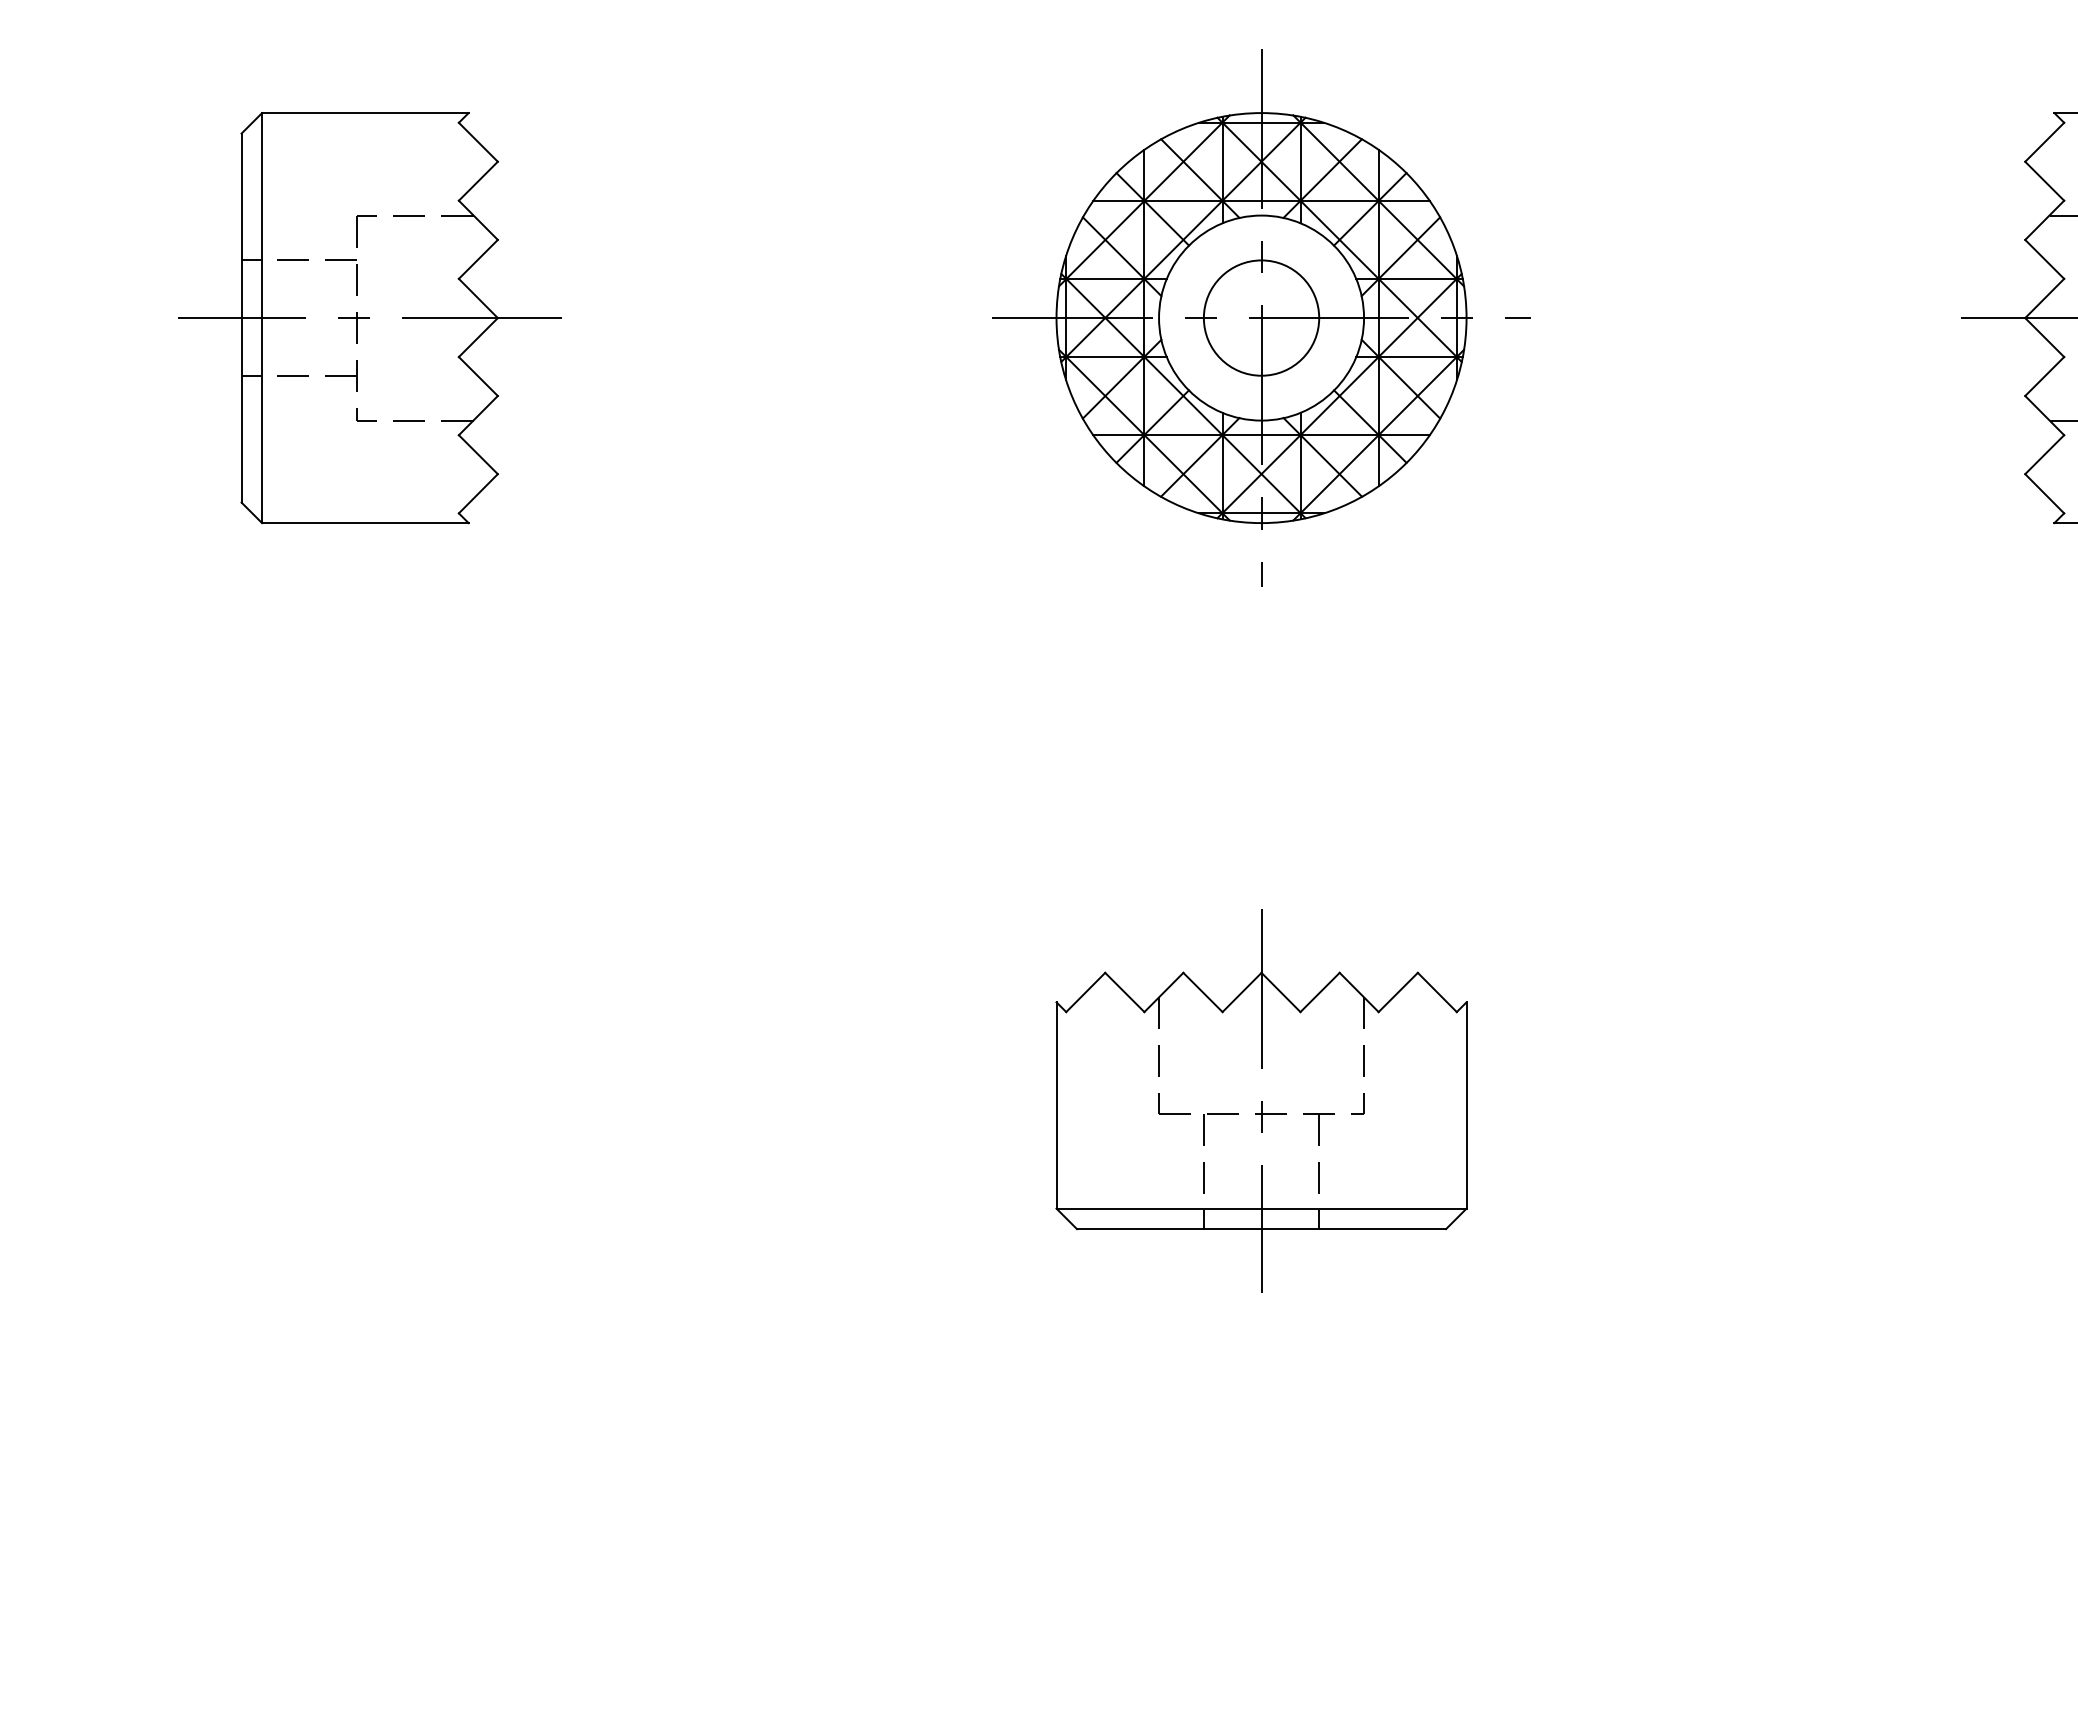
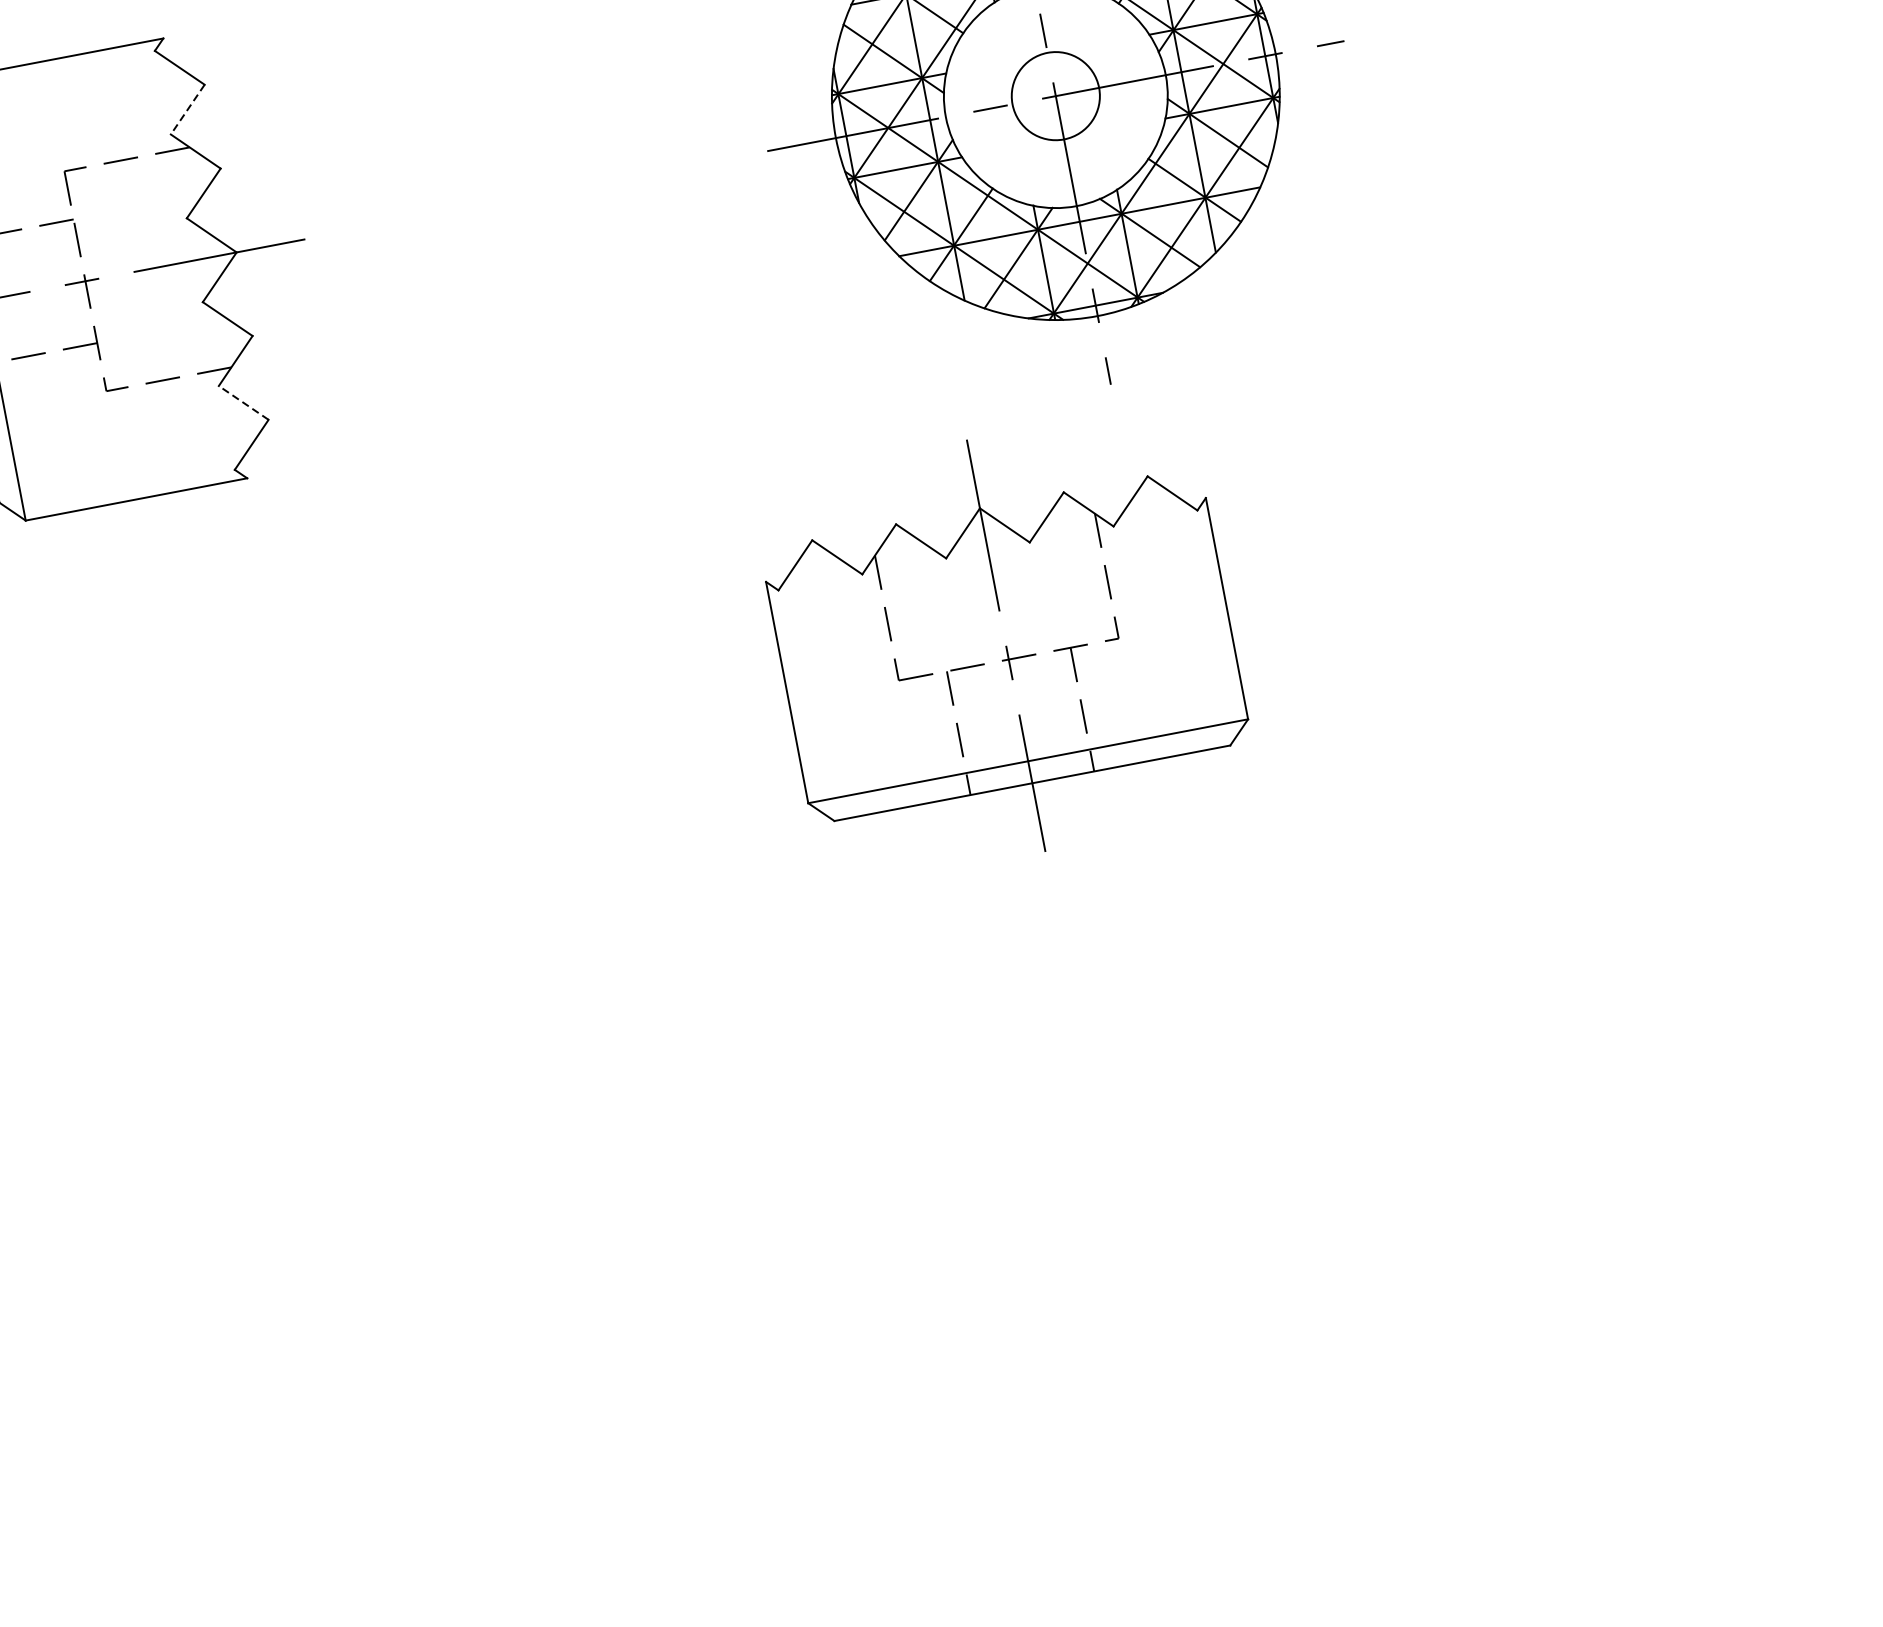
line: (478, 181) -> (187, 109), solid -> dashed
circle: (1261, 317) -> (1055, 95), size x0.7
line: (478, 454) -> (243, 402), solid -> dashed
part: (1261, 1100) -> (1006, 645), moved

